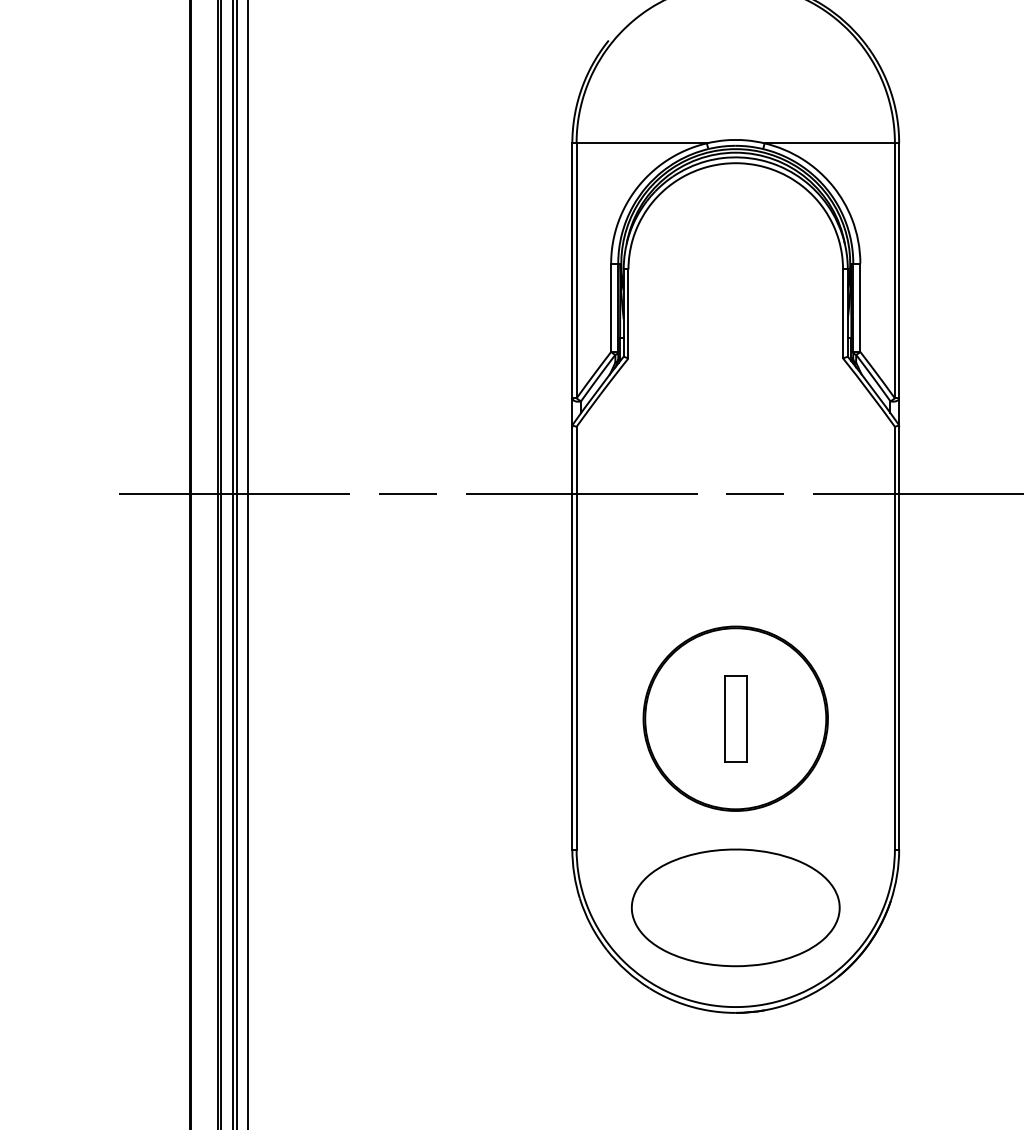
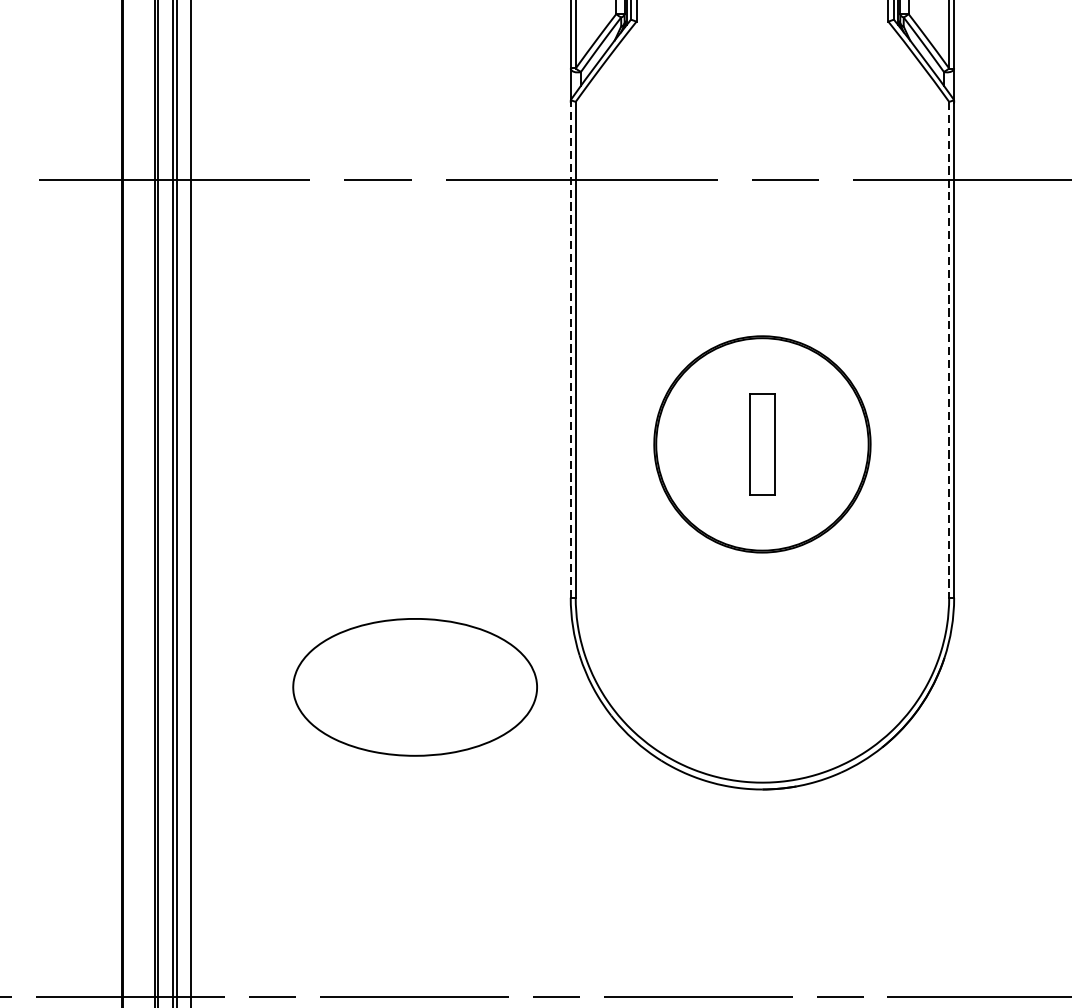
line: (572, 638) -> (570, 350), solid -> dashed
line: (894, 638) -> (948, 350), solid -> dashed
part: (735, 907) -> (414, 686), moved

